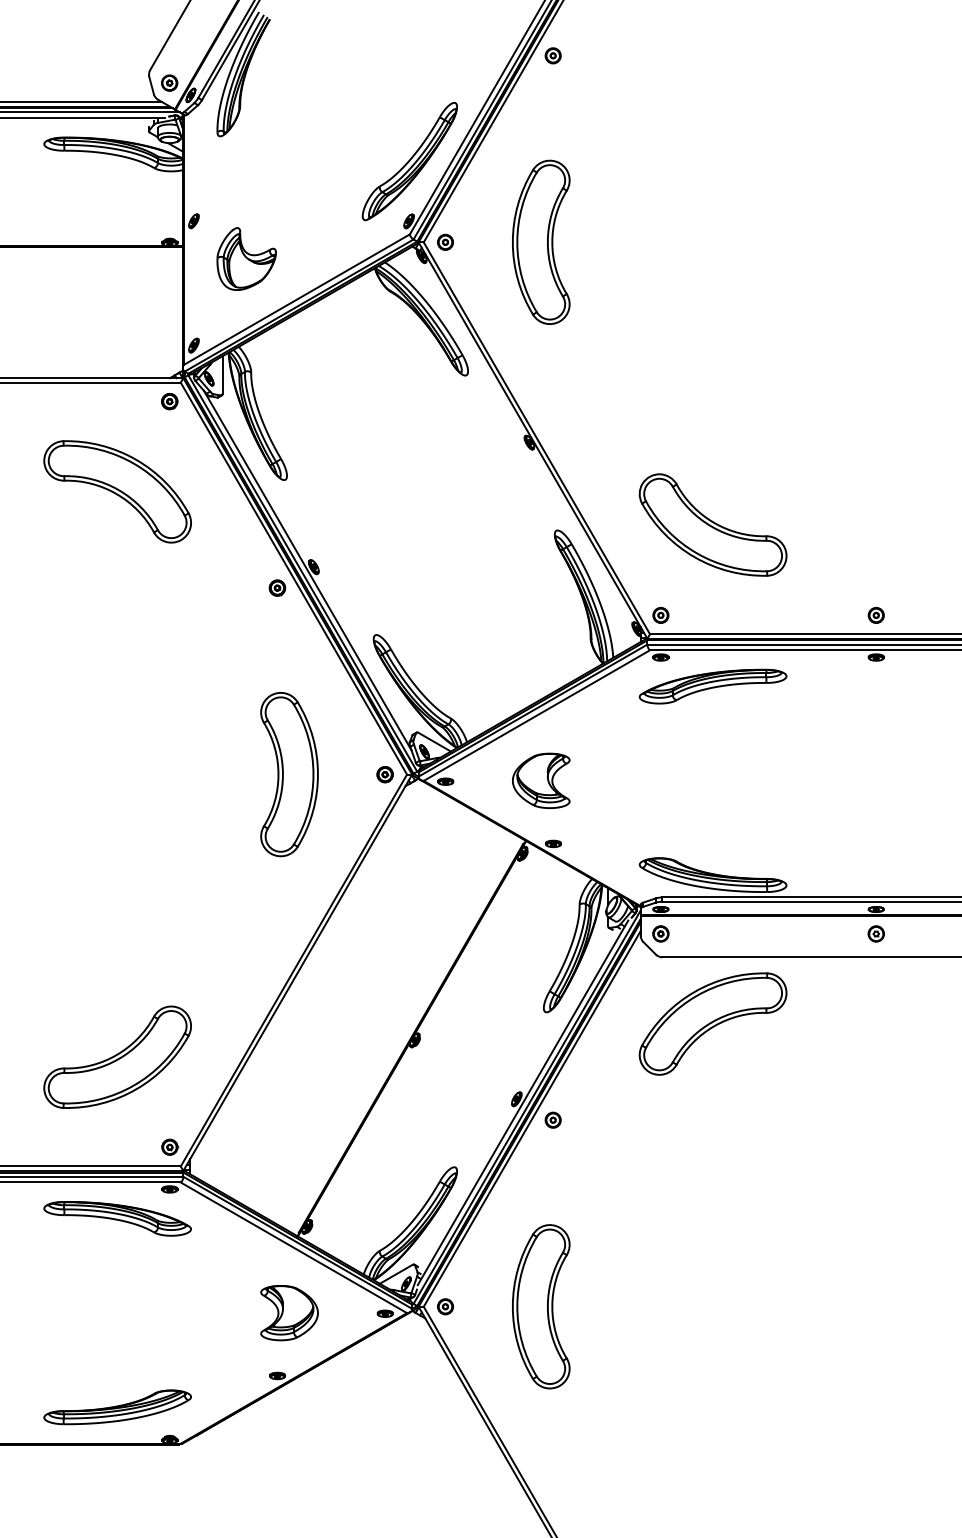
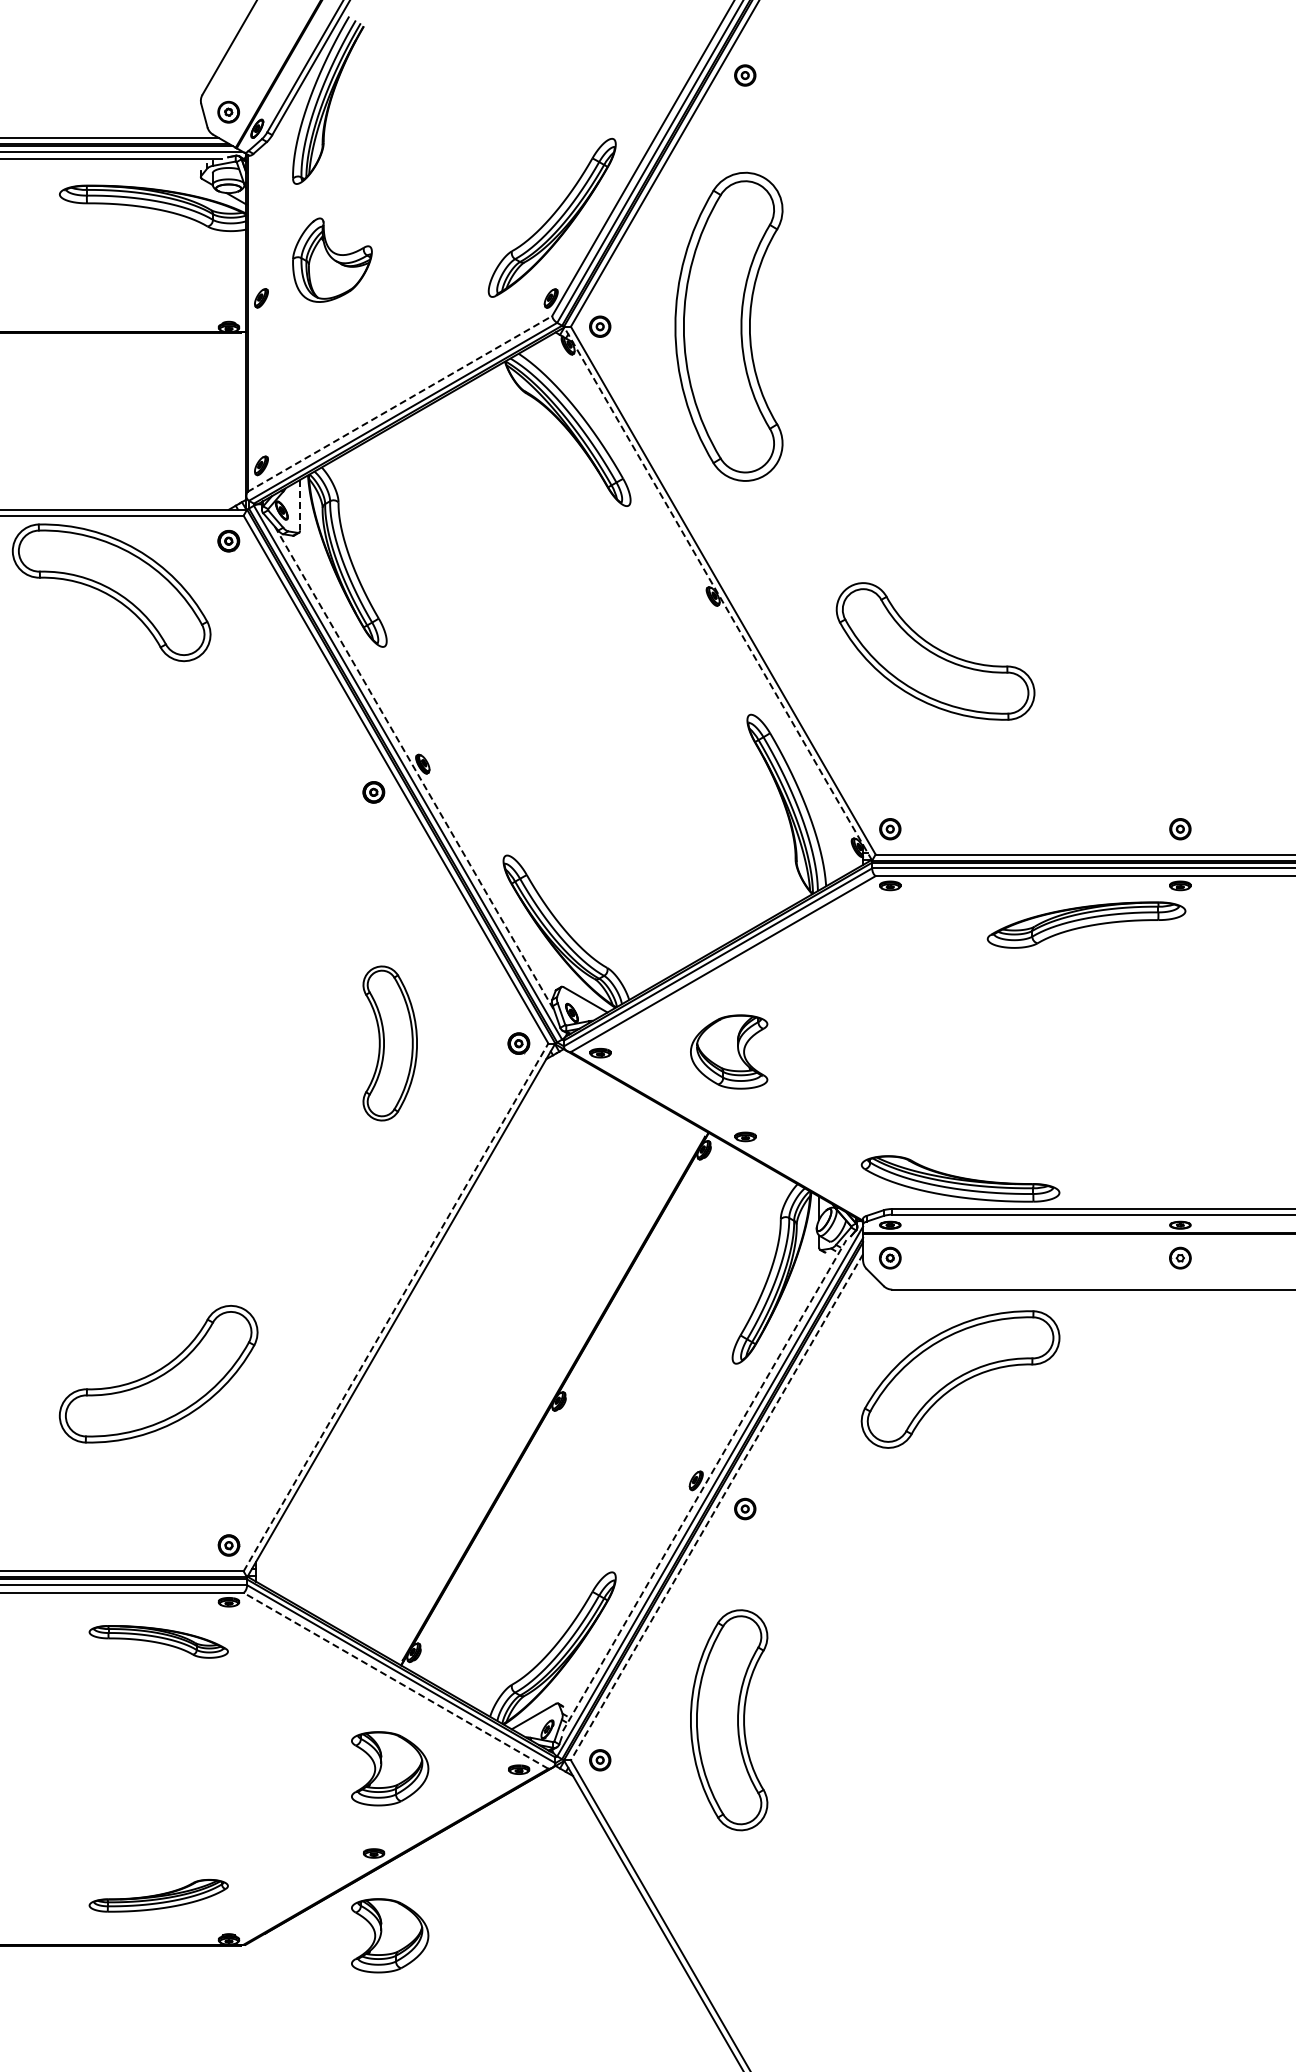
part: (541, 242) -> (729, 326), size x1.4
part: (246, 258) -> (332, 259), moved
line: (296, 299) -> (399, 403), solid -> dashed
line: (222, 375) -> (300, 505), solid -> dashed
line: (532, 440) -> (717, 593), solid -> dashed
part: (117, 491) -> (111, 592), moved
part: (713, 525) -> (935, 651), moved
line: (307, 570) -> (414, 768), solid -> dashed
part: (713, 686) -> (1086, 924), moved
part: (289, 774) -> (390, 1043), size x0.7
line: (294, 970) -> (396, 1307), solid -> dashed
part: (117, 1057) -> (158, 1374), moved
line: (522, 1102) -> (704, 1485), solid -> dashed
line: (531, 1119) -> (716, 1507), solid -> dashed
part: (117, 1218) -> (158, 1641), size x0.7
line: (294, 1247) -> (396, 1680), solid -> dashed
part: (541, 1306) -> (729, 1720), moved
part: (117, 1407) -> (158, 1895), size x0.7
part: (289, 1436) -> (390, 1935), added

